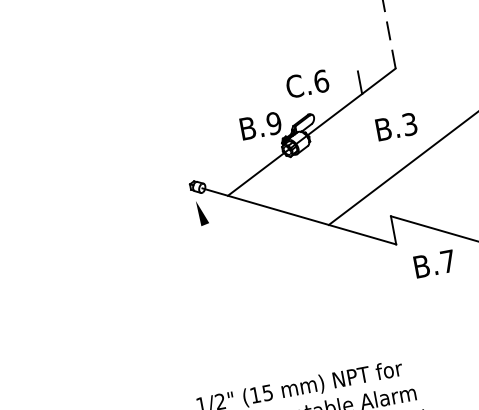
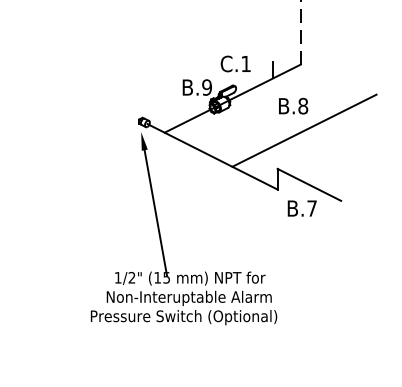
text: (321, 80) -> (246, 63), C.6 -> C.1
text: (410, 124) -> (303, 106), B.3 -> B.8
line: (233, 301) -> (154, 208), added

